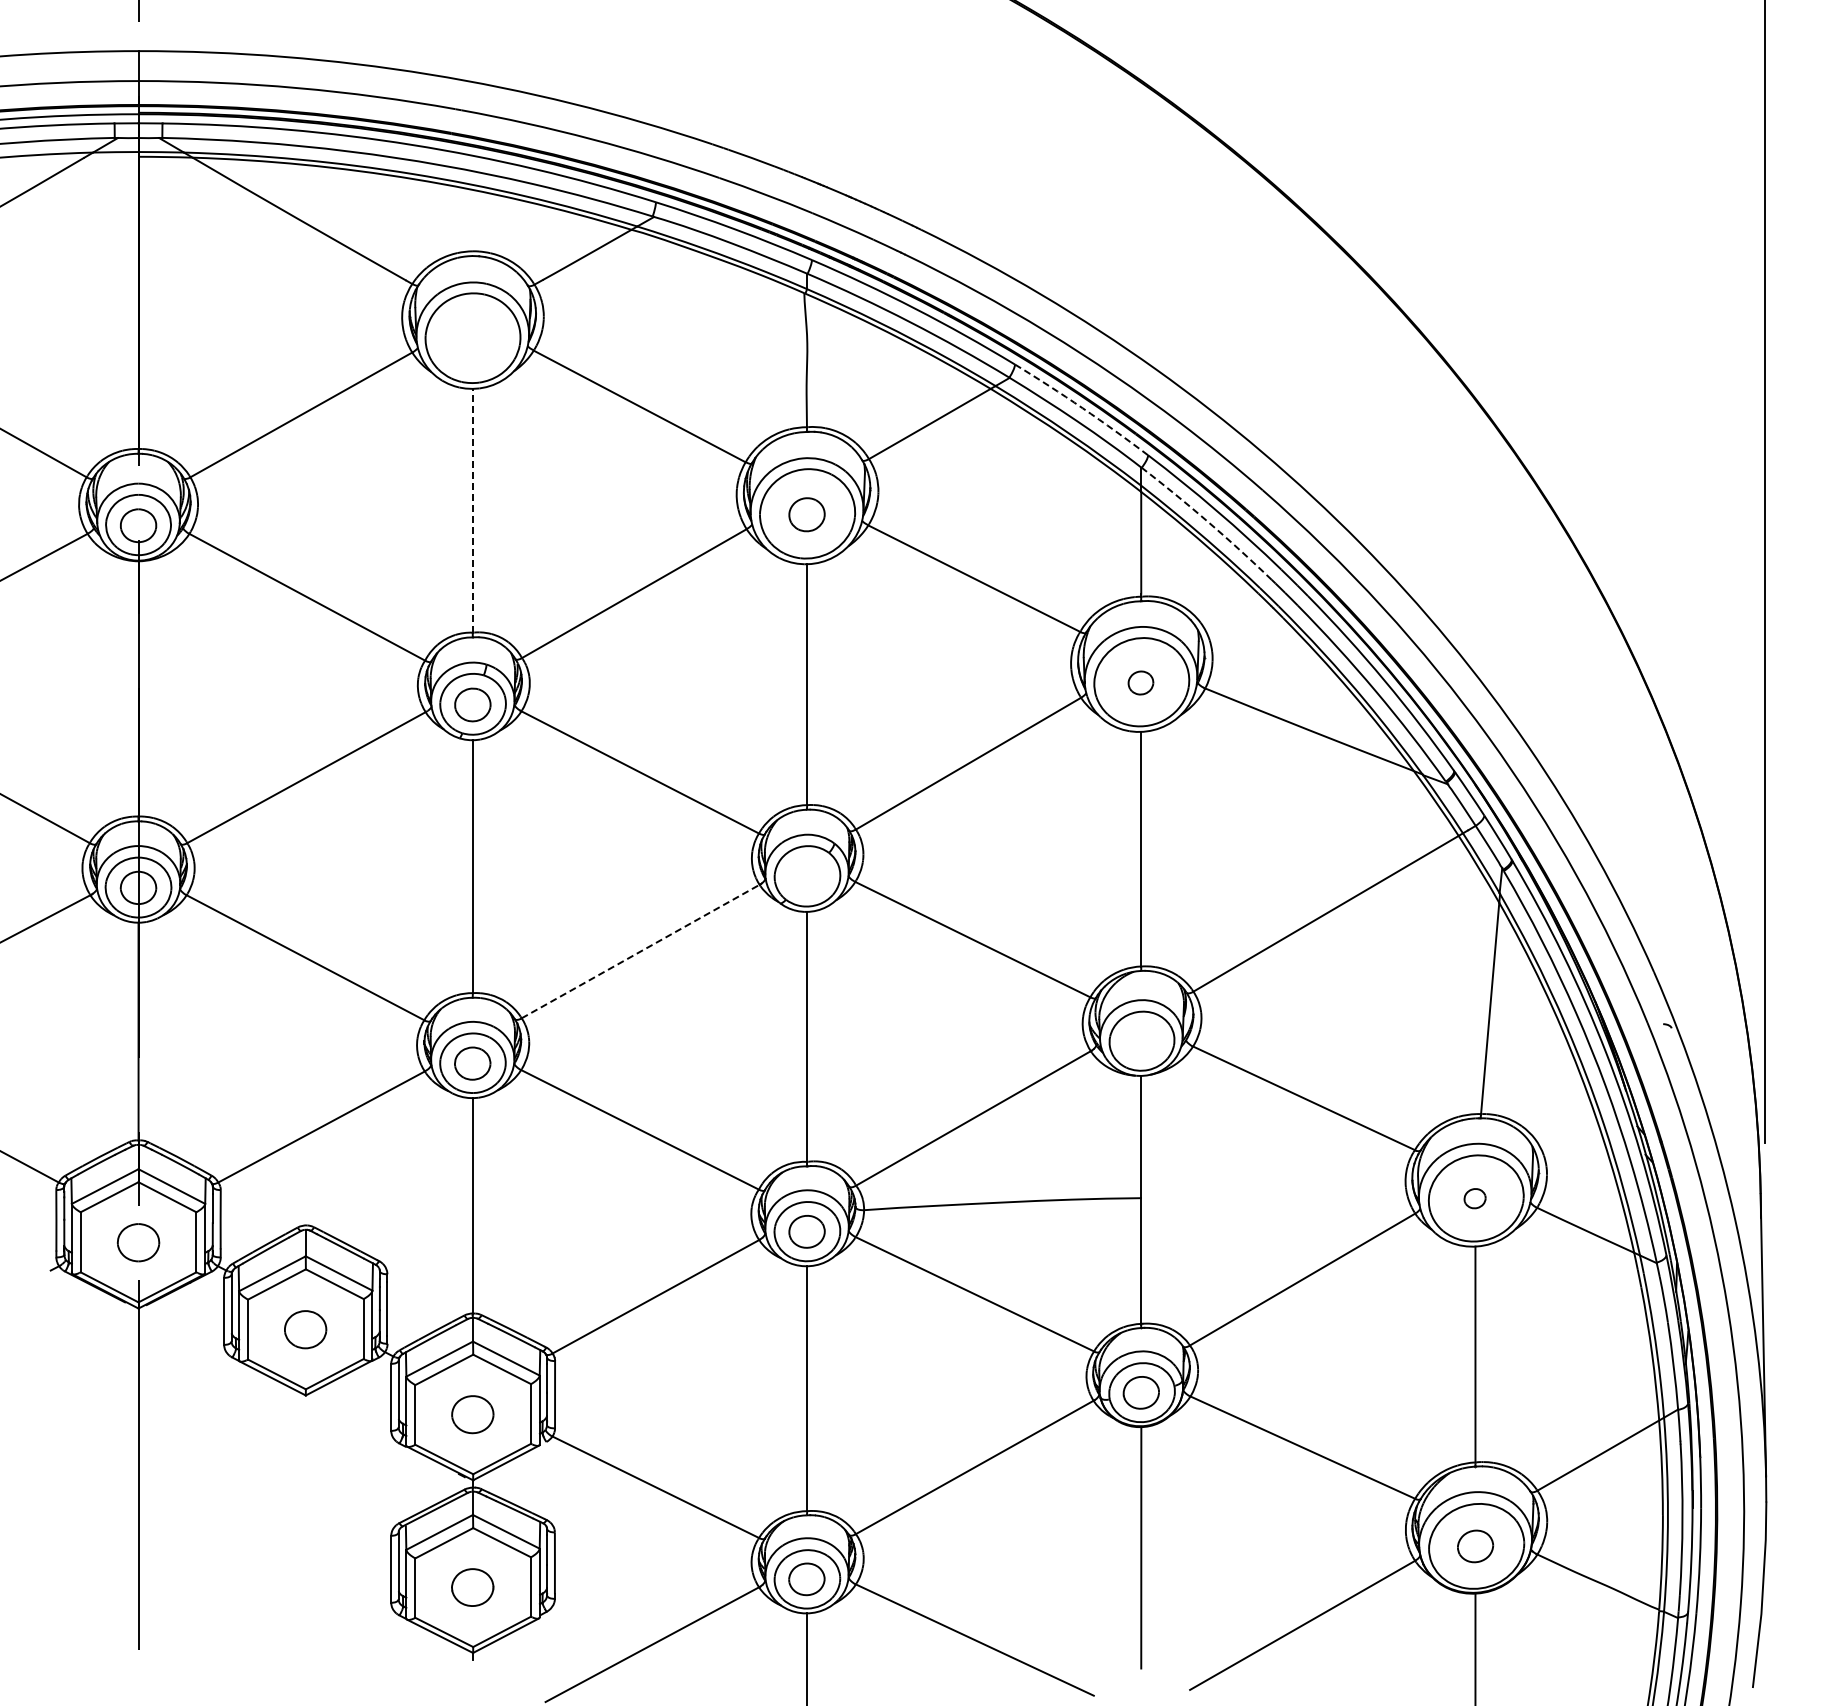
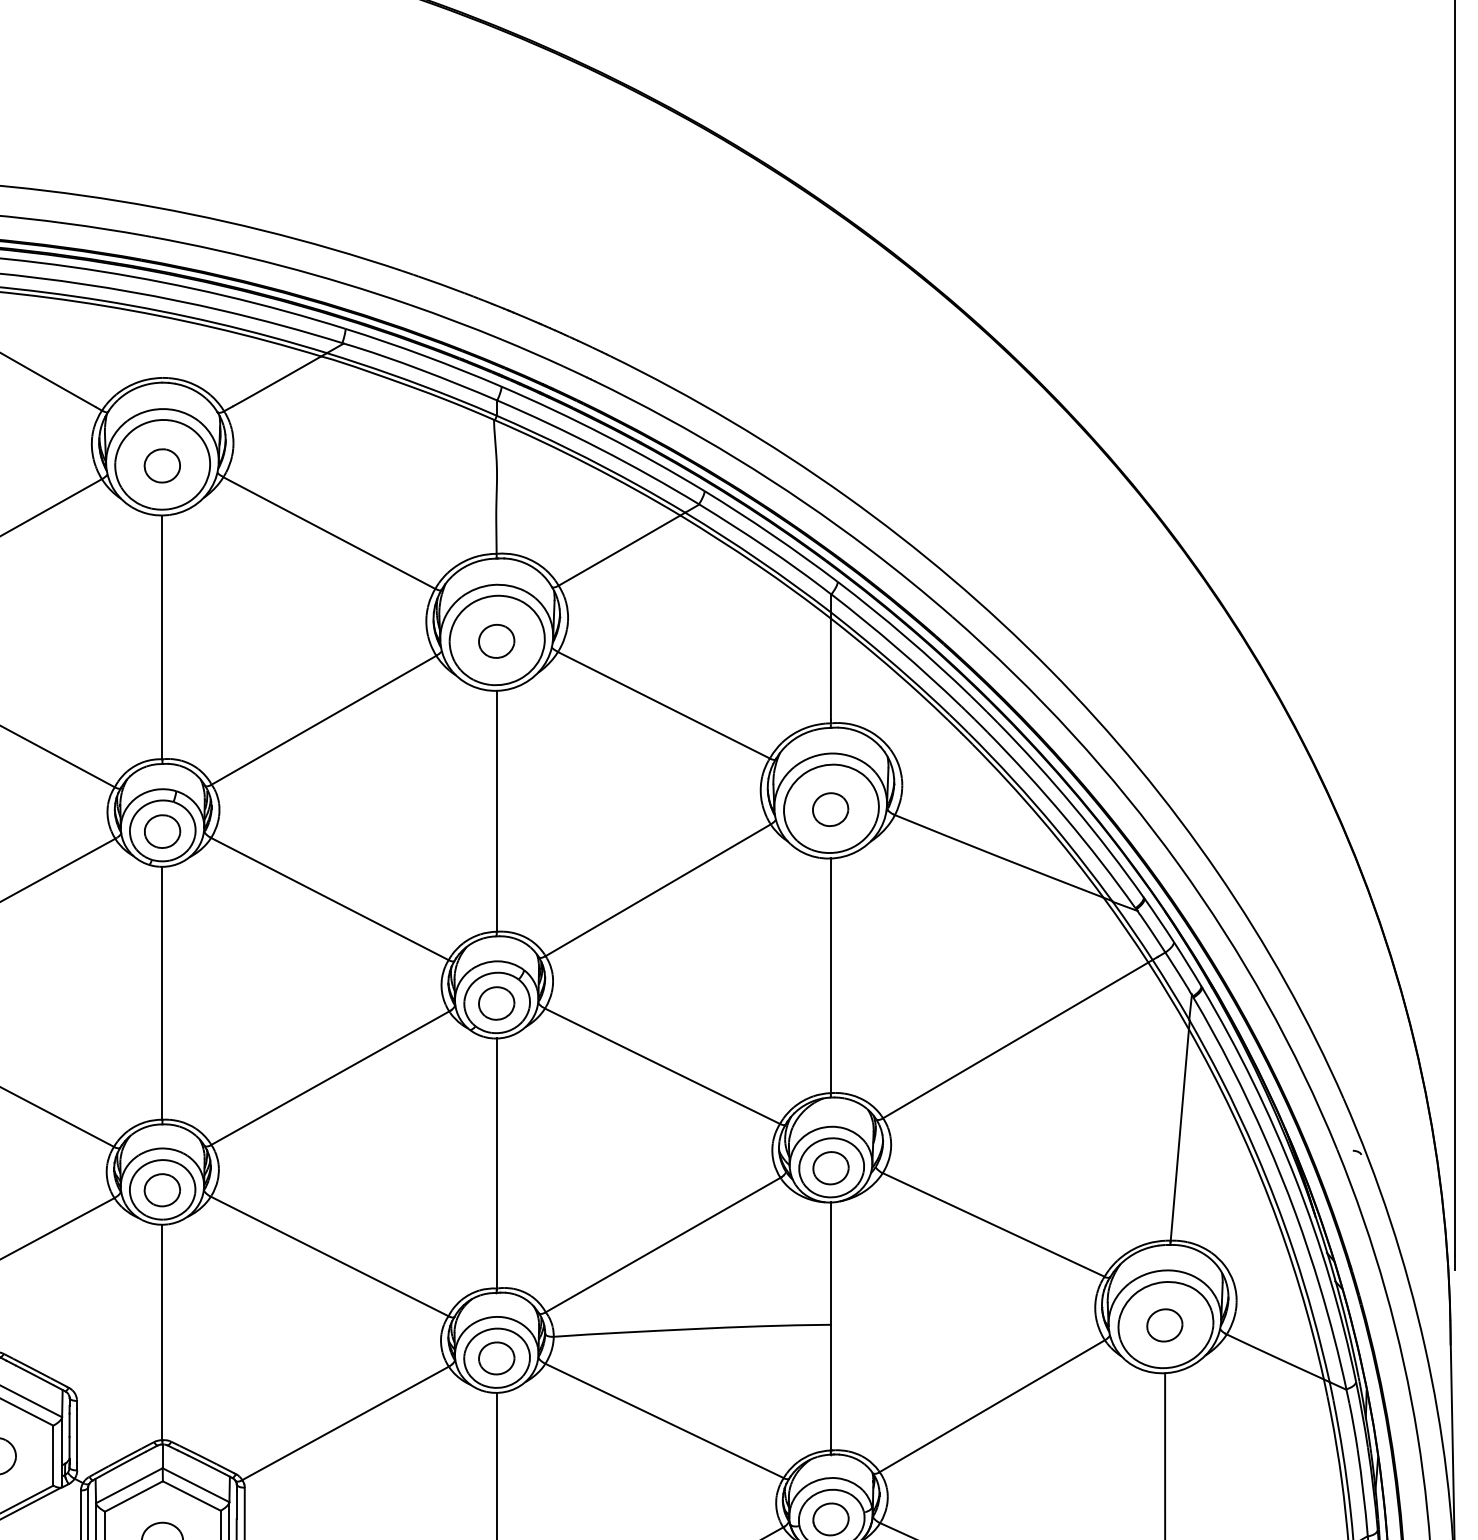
part: (472, 338) -> (162, 465), added
arc: (1082, 408) -> (772, 535), dashed -> solid
line: (472, 510) -> (162, 637), dashed -> solid
arc: (1208, 522) -> (898, 649), dashed -> solid
part: (1140, 682) -> (830, 809), size x1.43
part: (806, 876) -> (496, 1003), added
line: (641, 951) -> (331, 1078), dashed -> solid
part: (1140, 1041) -> (830, 1168), added
part: (1474, 1198) -> (1164, 1325), size x1.67

